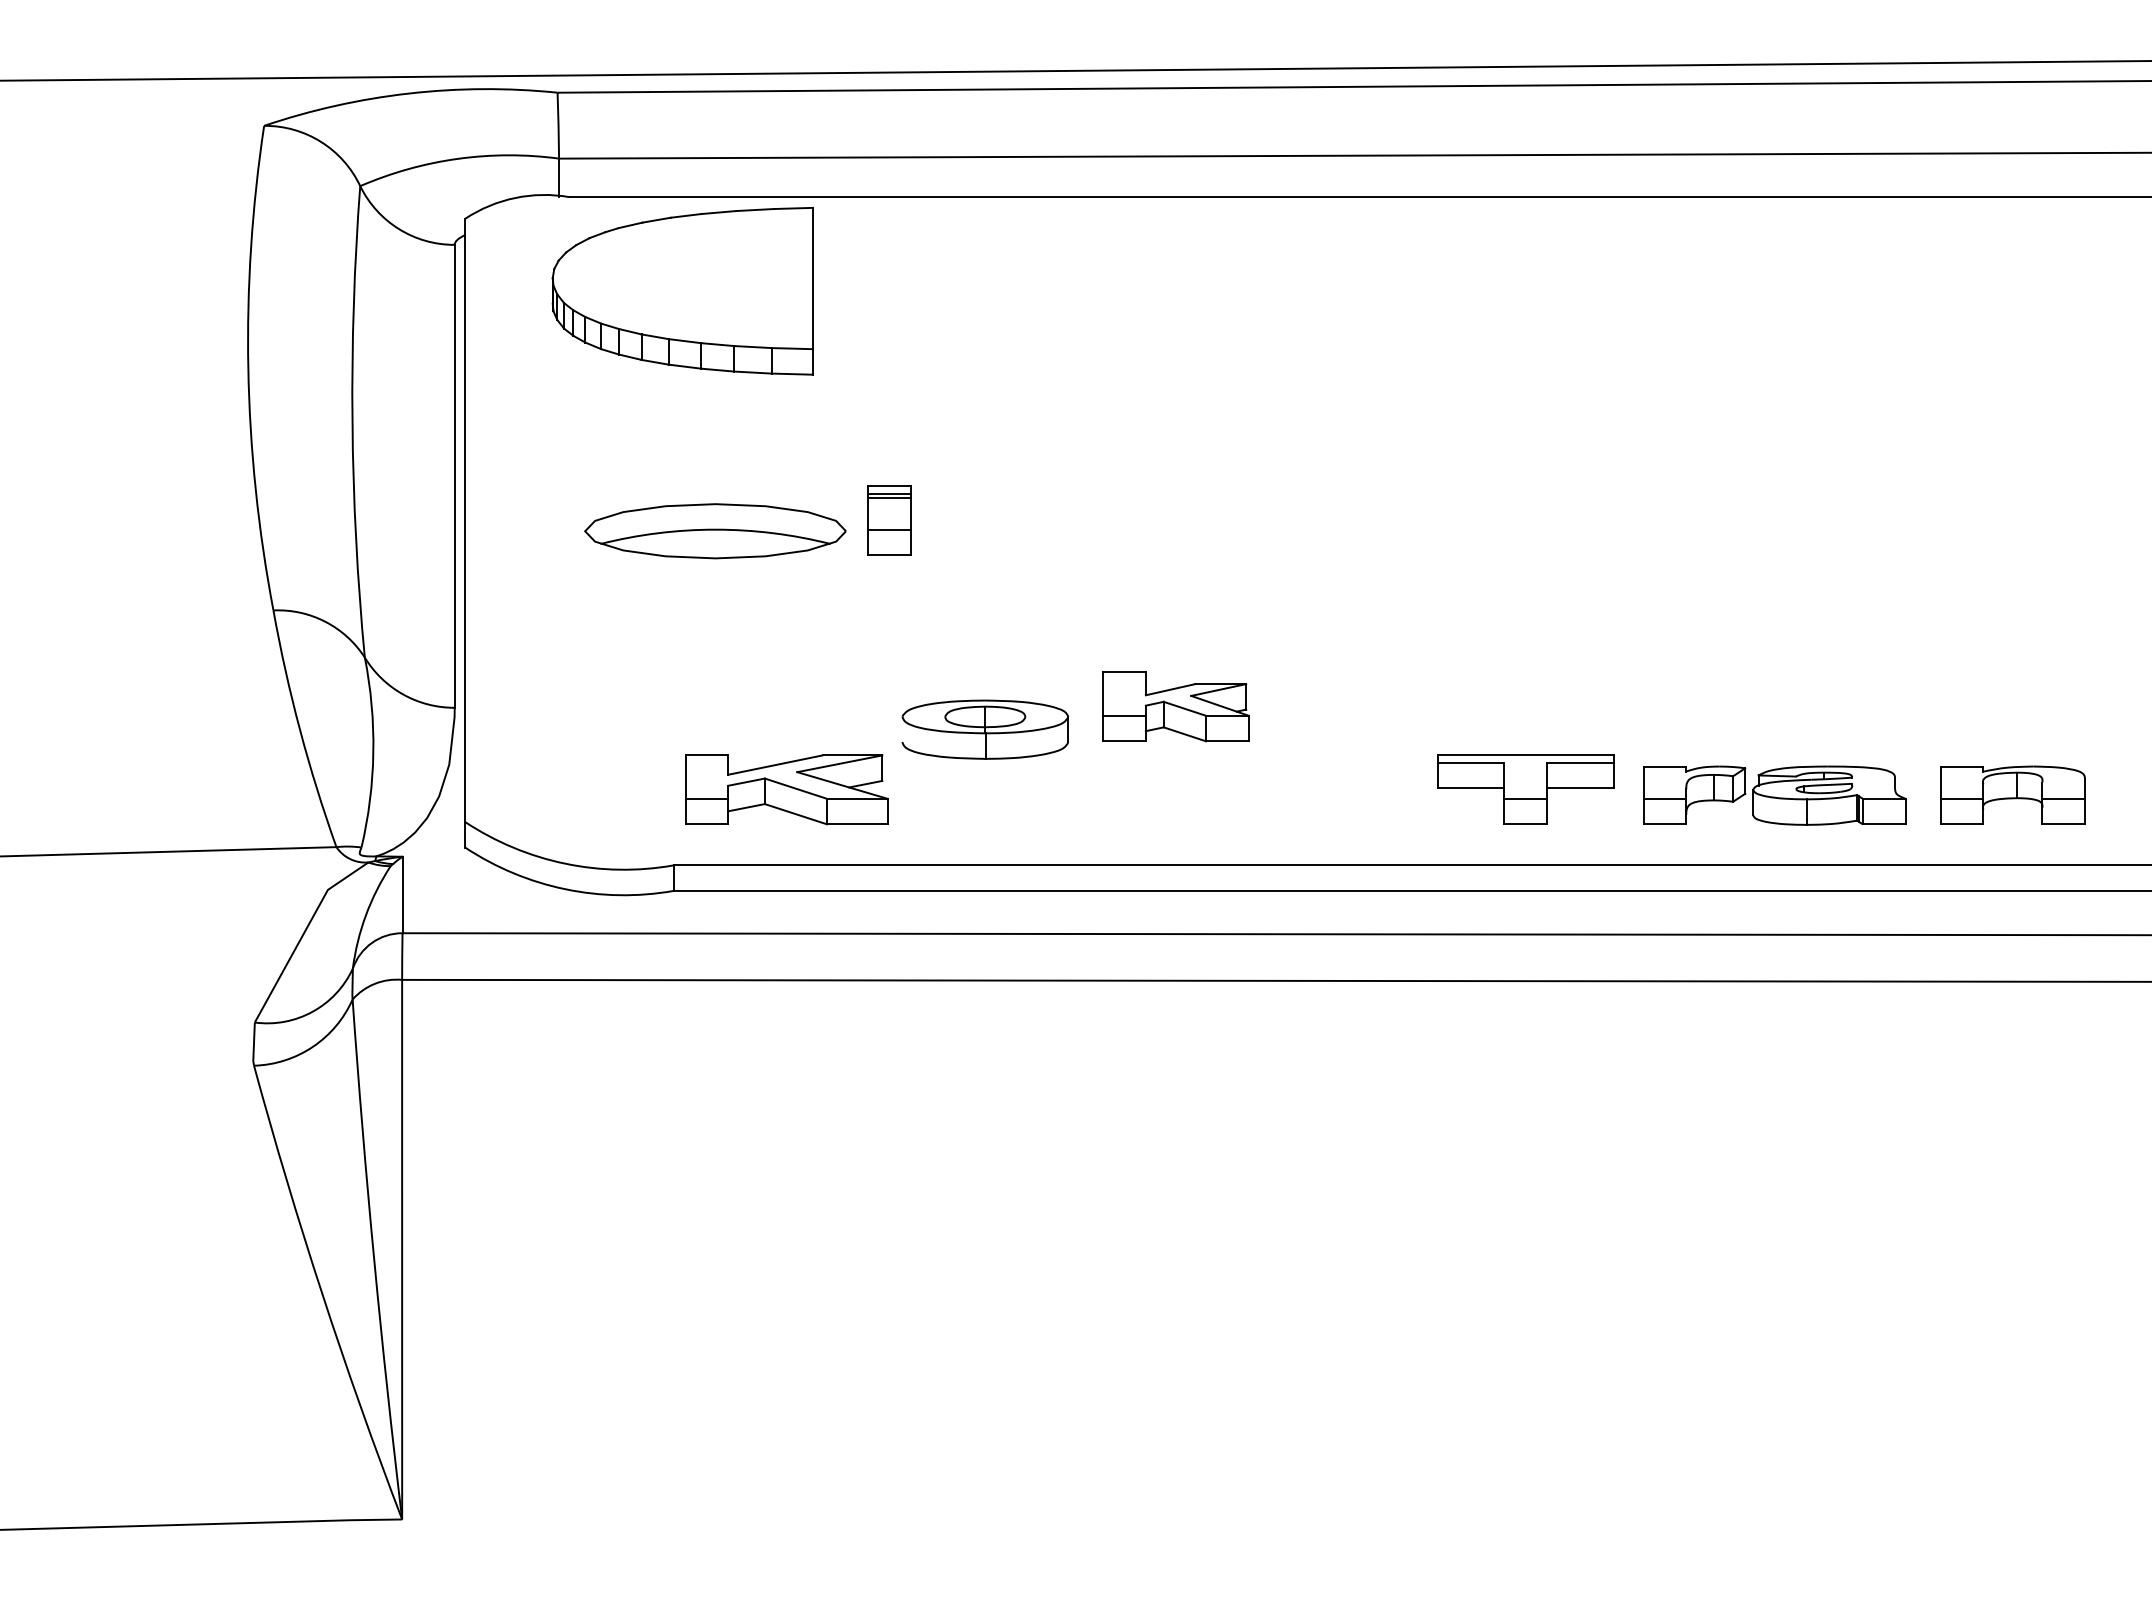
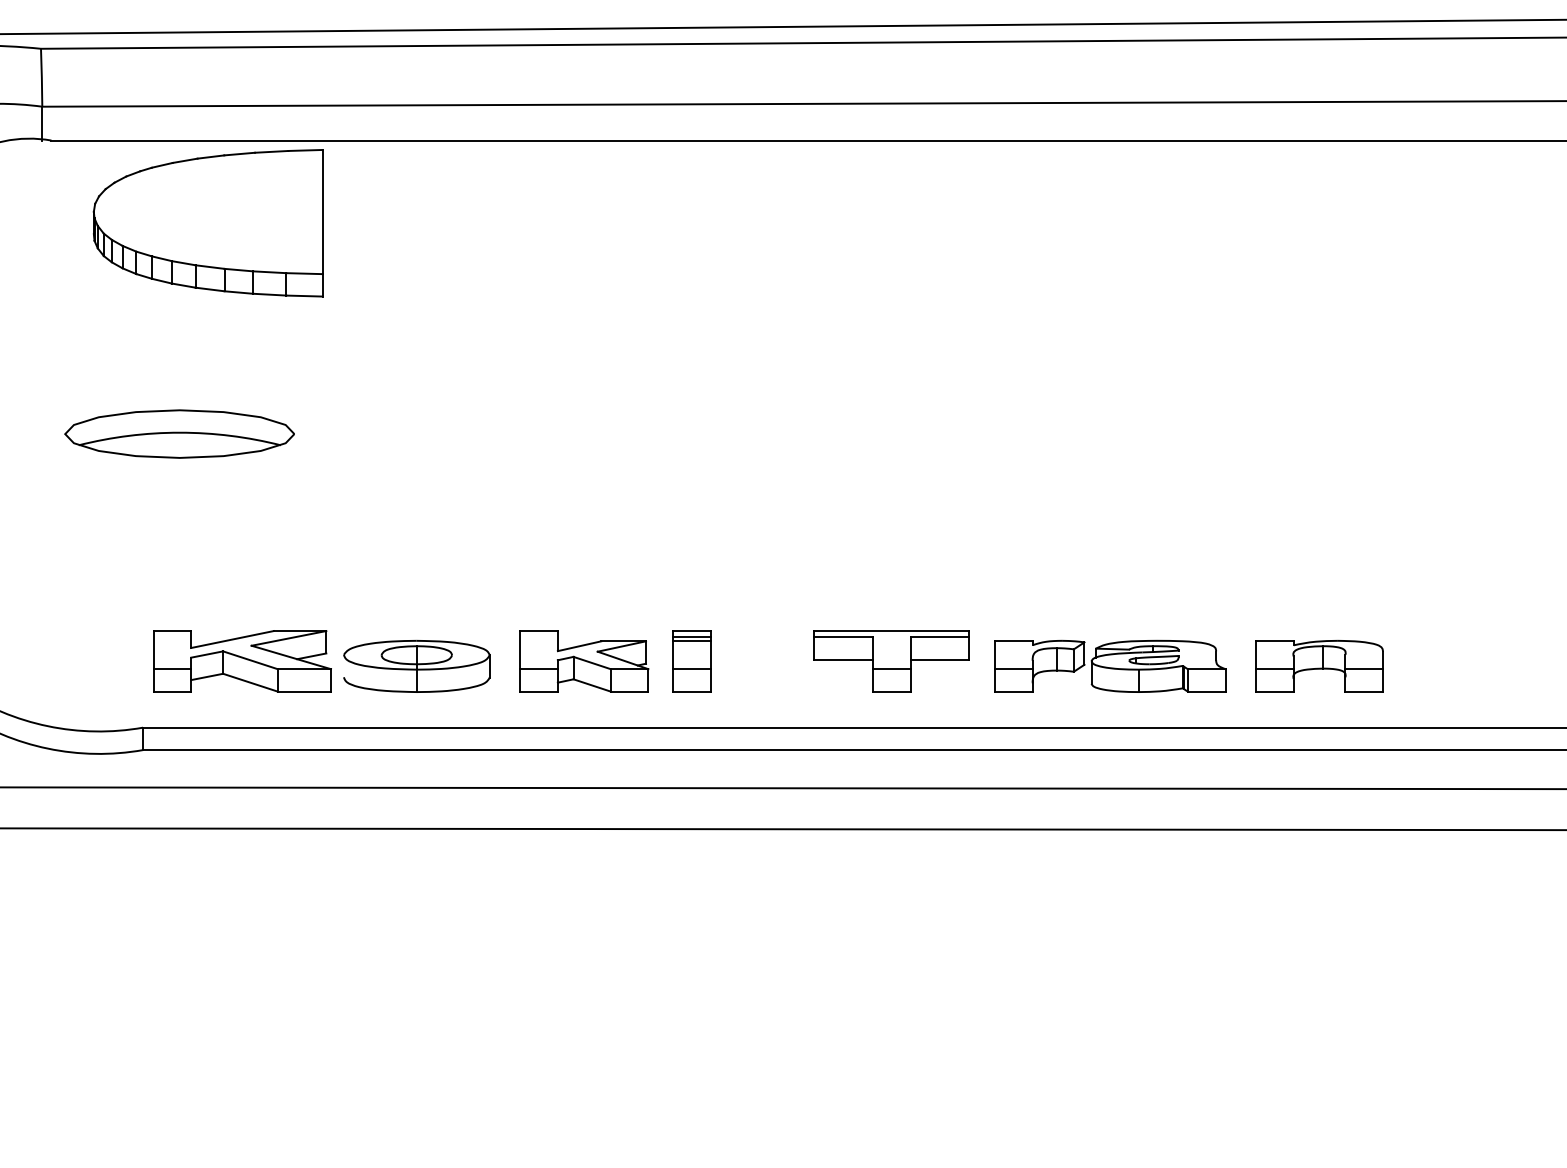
part: (682, 291) -> (207, 223), moved
part: (889, 520) -> (691, 660), moved
part: (1175, 706) -> (583, 660), moved
part: (984, 729) -> (416, 666), moved

